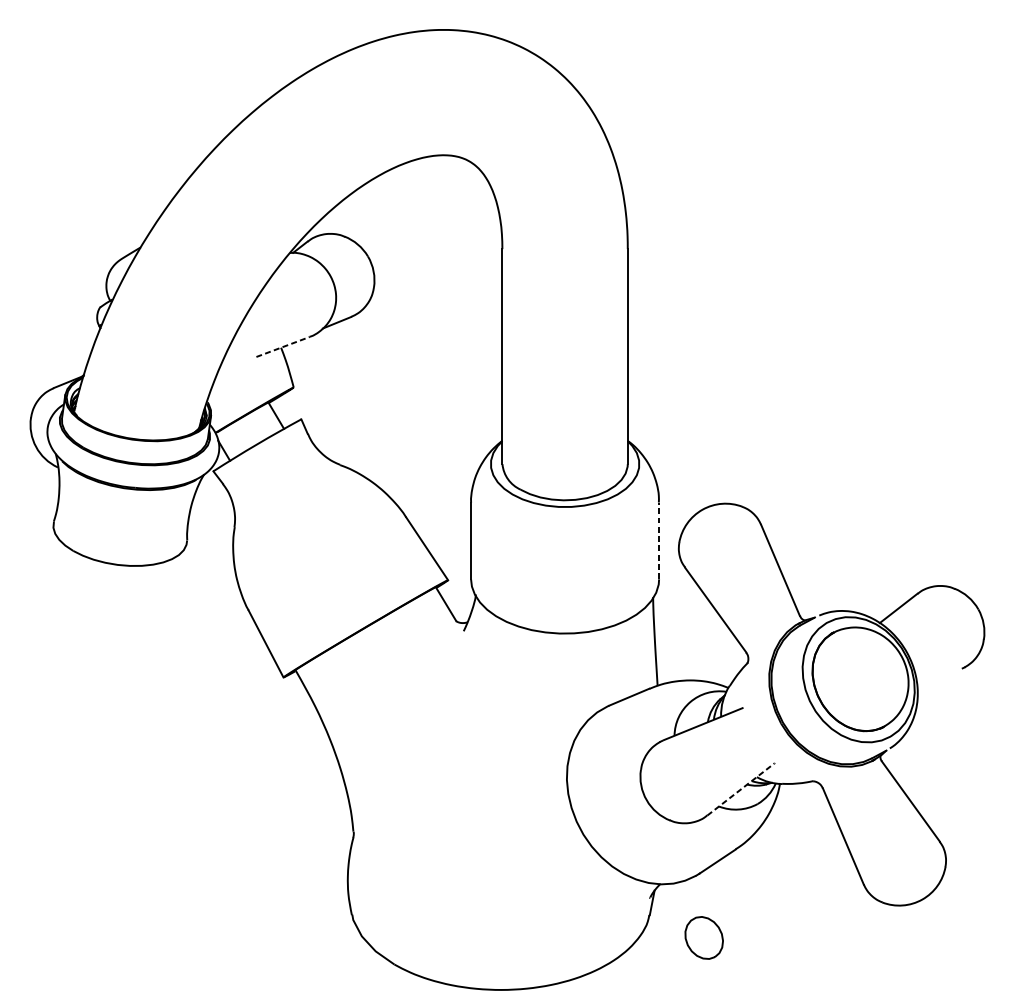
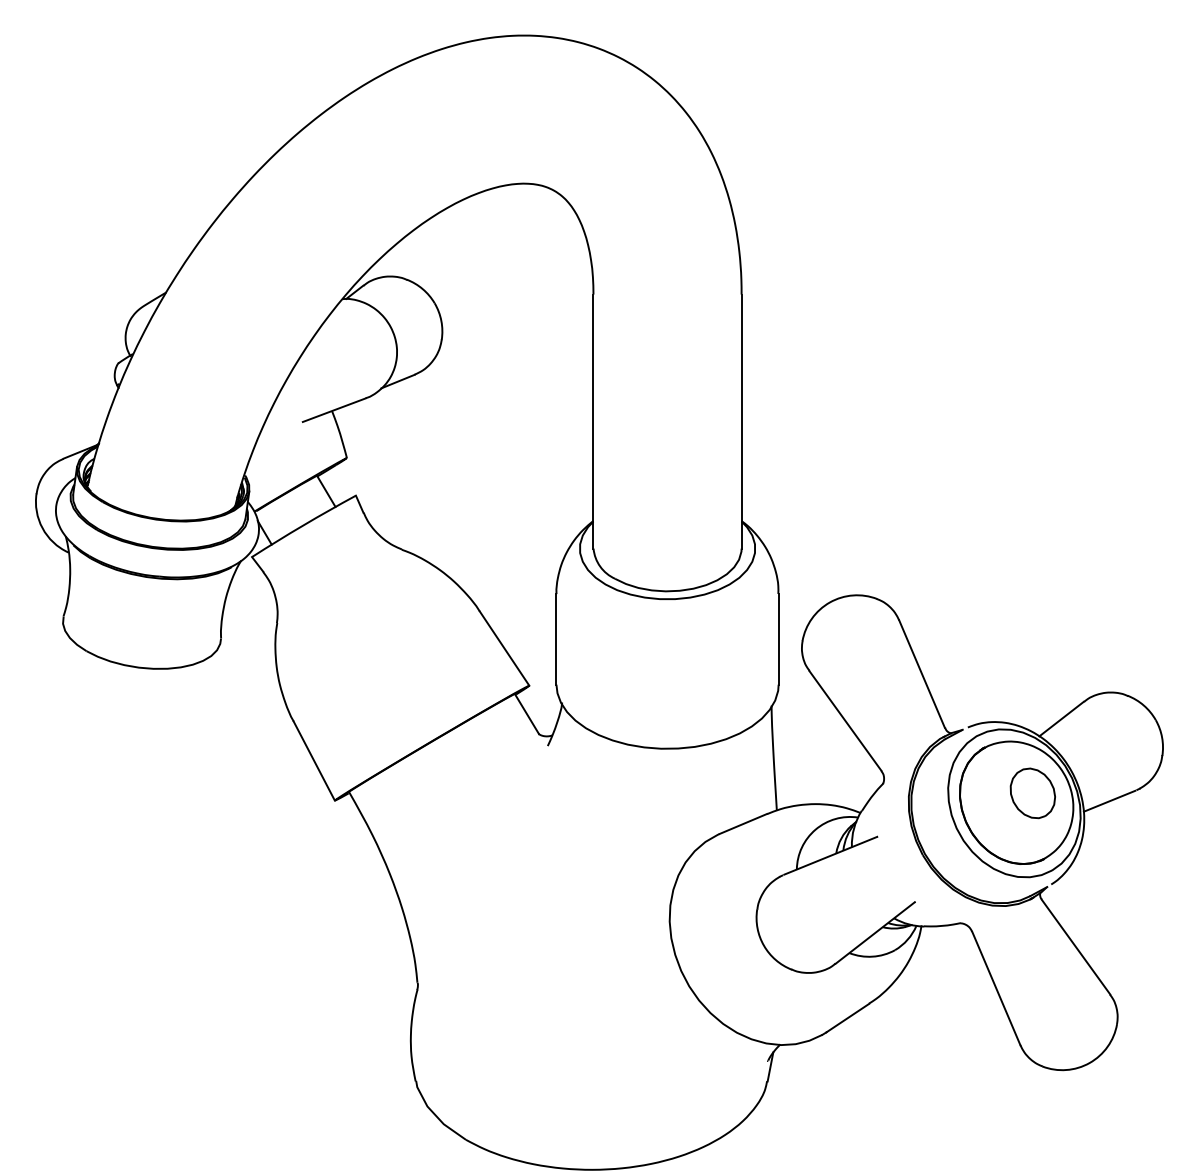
line: (283, 347) -> (334, 410), dashed -> solid
line: (659, 540) -> (778, 638), dashed -> solid
line: (939, 677) -> (1109, 800), added
line: (741, 789) -> (875, 932), dashed -> solid
part: (703, 938) -> (1032, 793), moved

